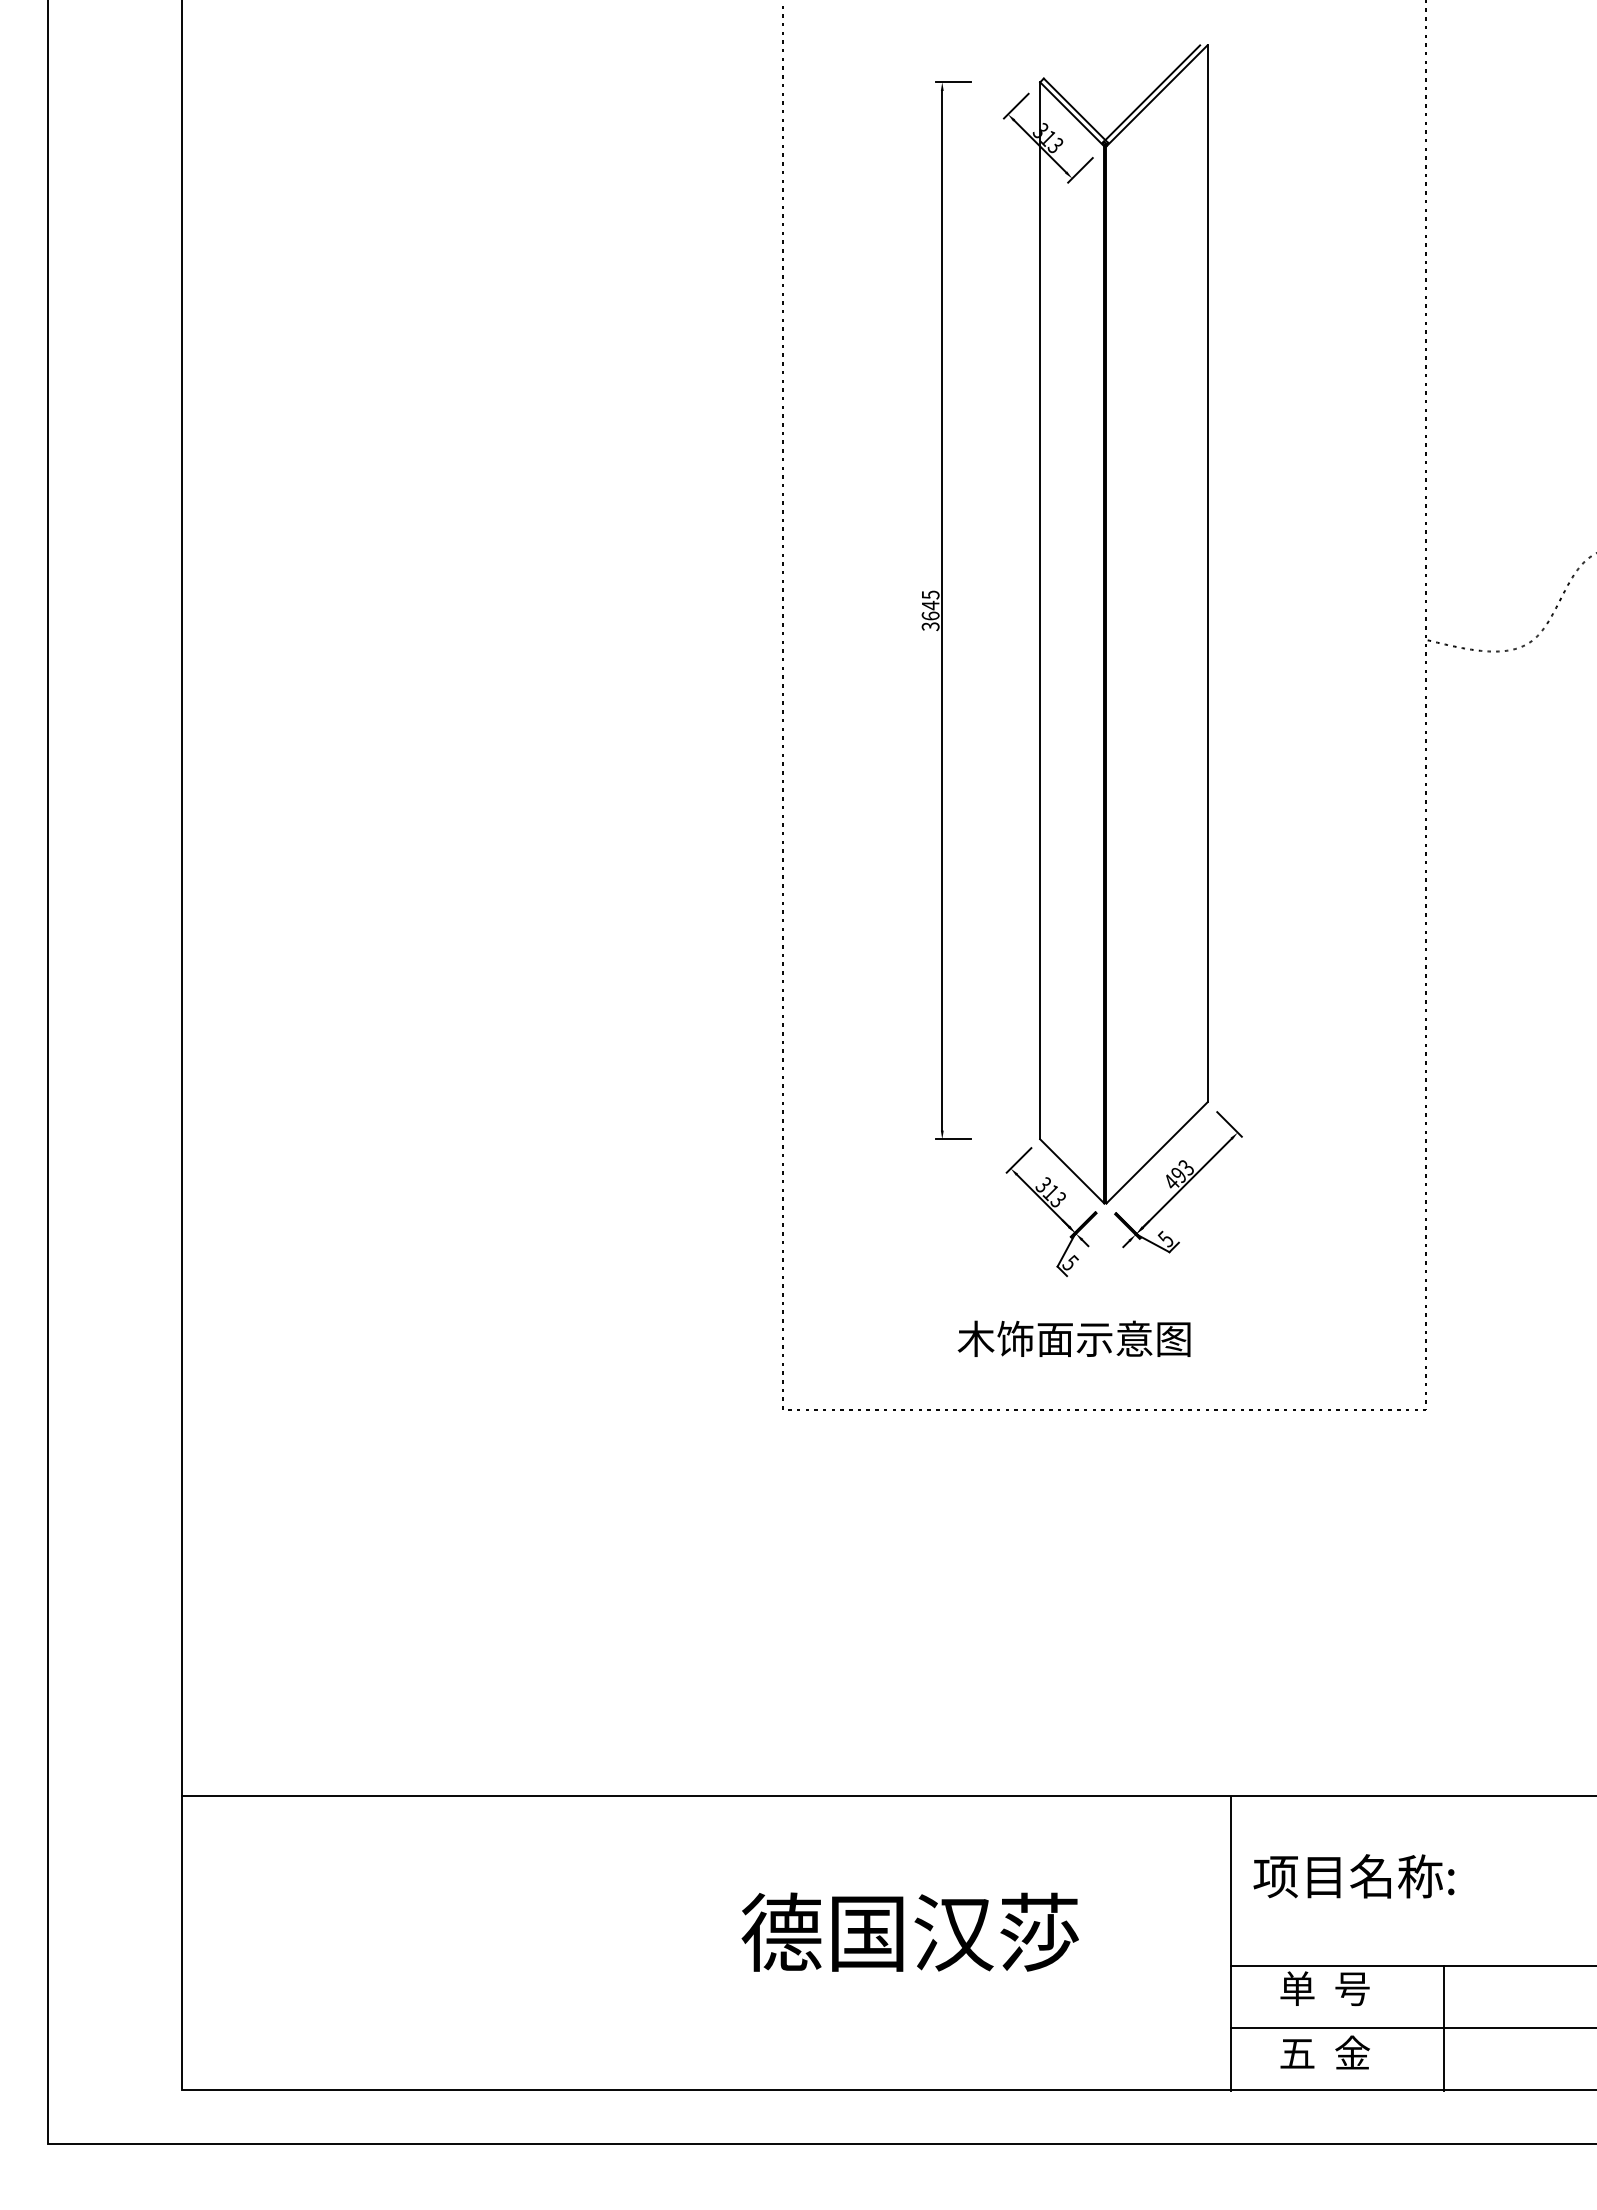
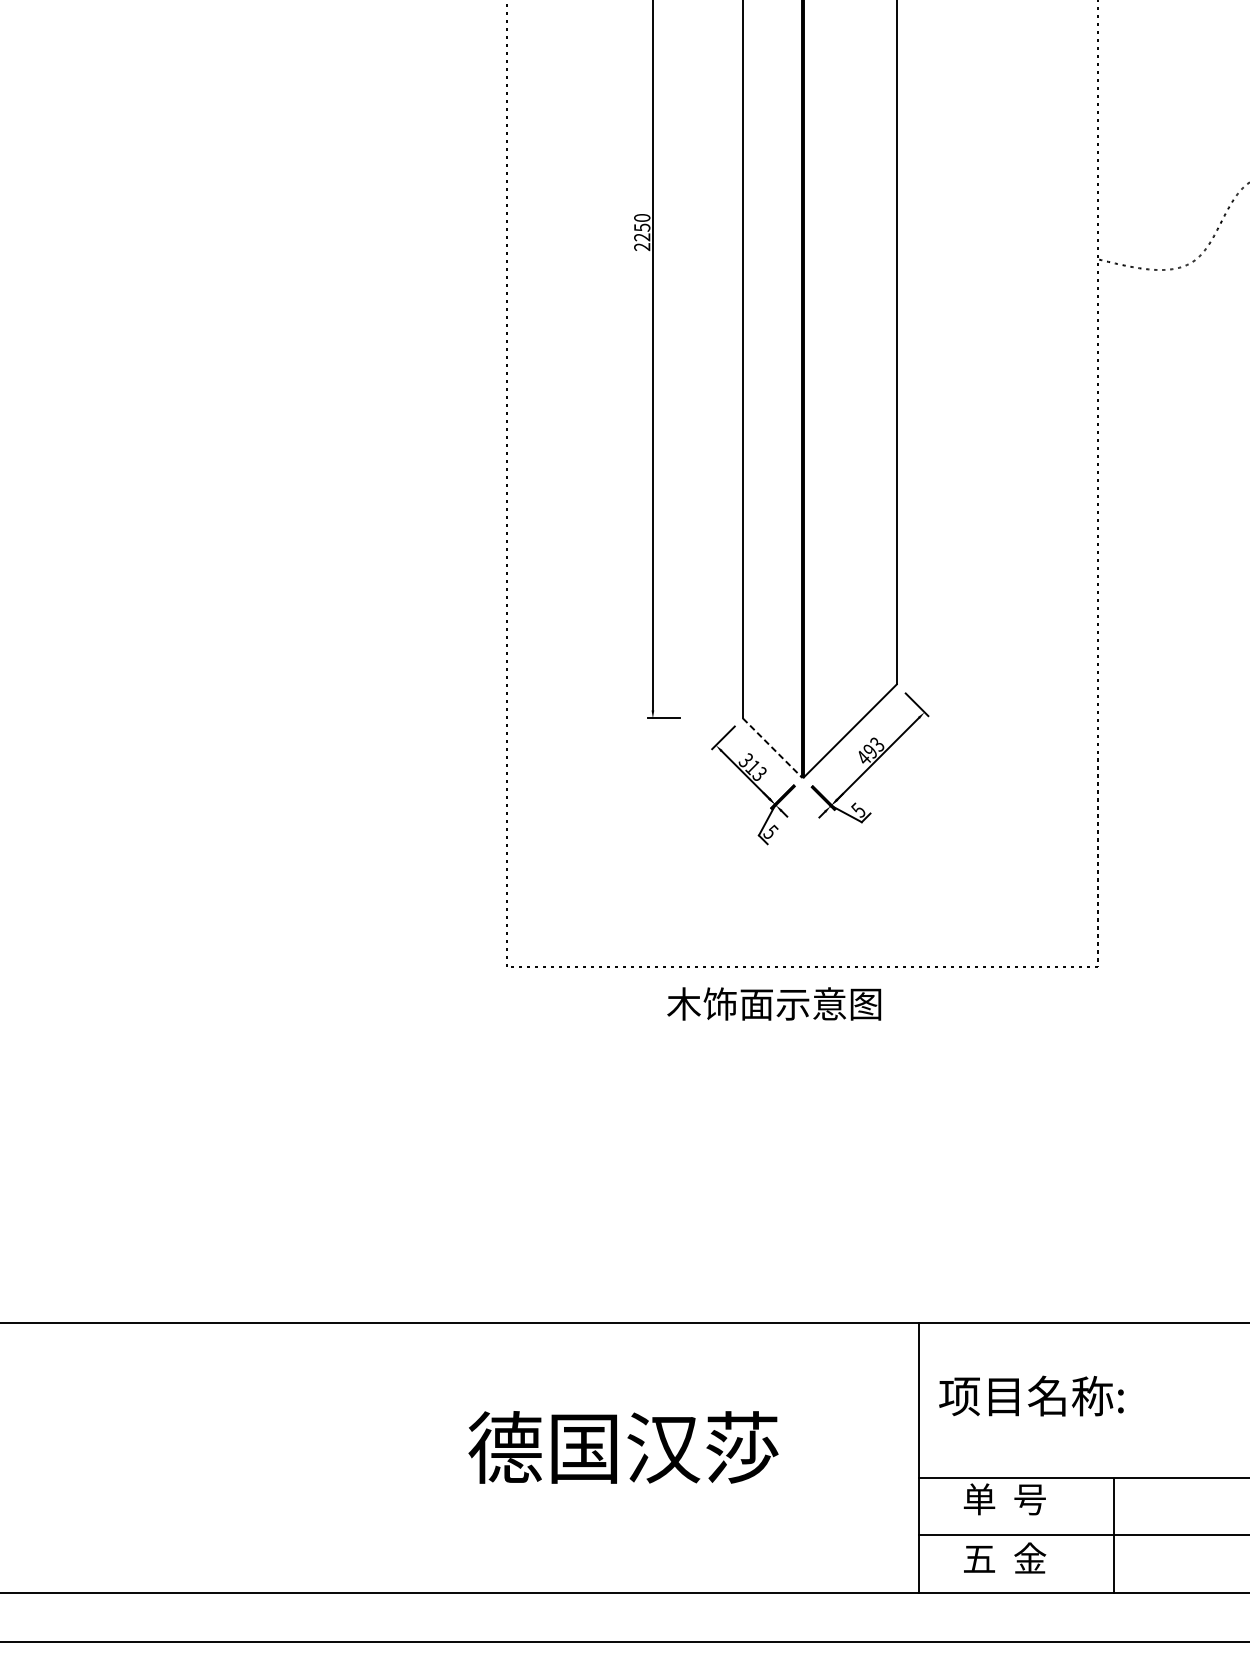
text: (930, 610) -> (642, 232), 3645 -> 2250
line: (1072, 1171) -> (772, 748), solid -> dashed
text: (1073, 1338) -> (773, 1003), moved

